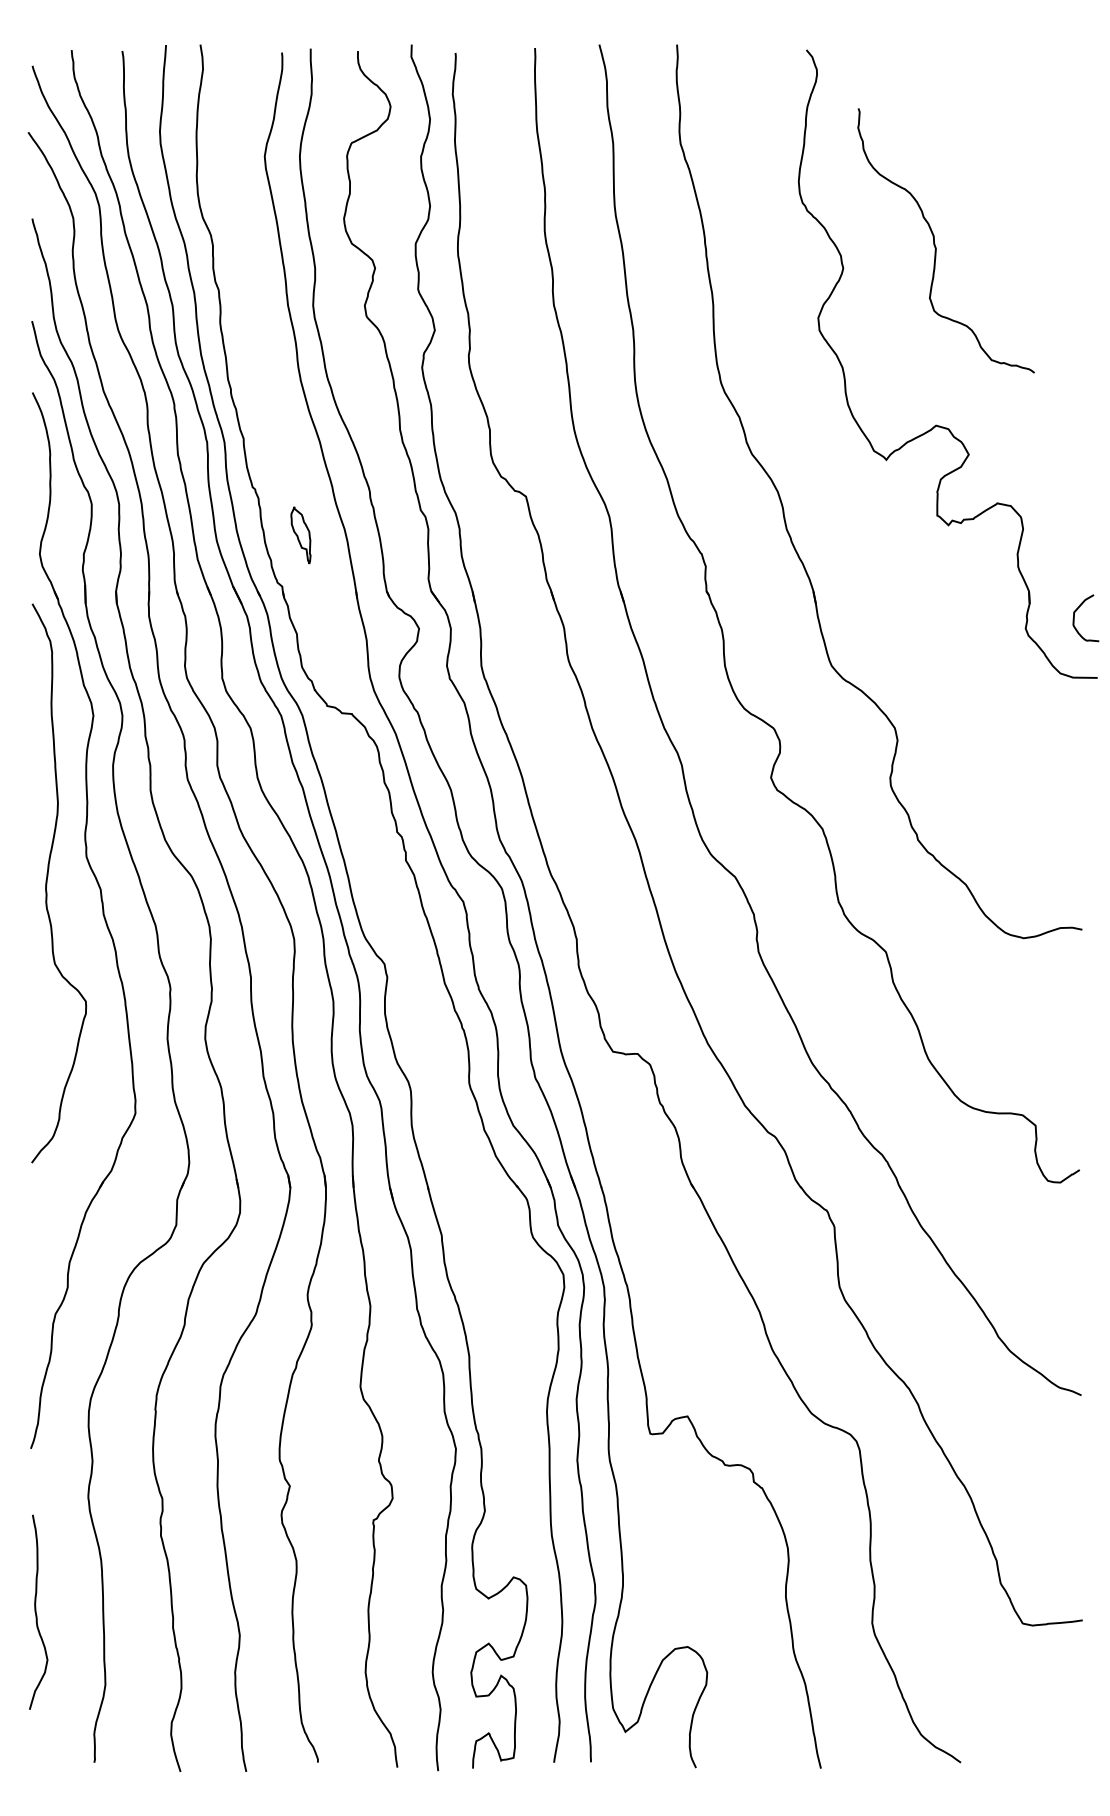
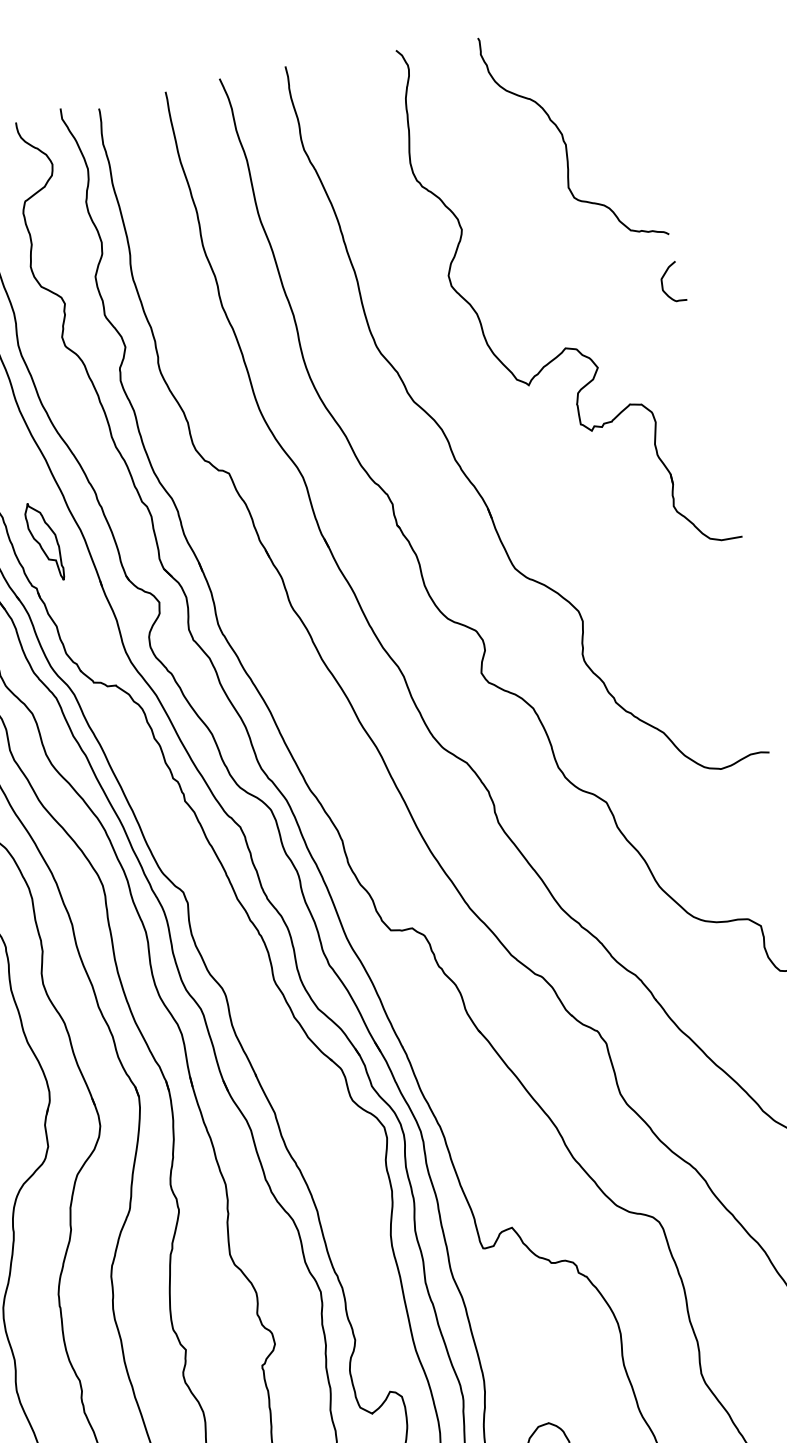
curve: (935, 243) -> (564, 140), moved
part: (300, 535) -> (44, 542), size x1.67
curve: (1074, 618) -> (662, 284), moved

